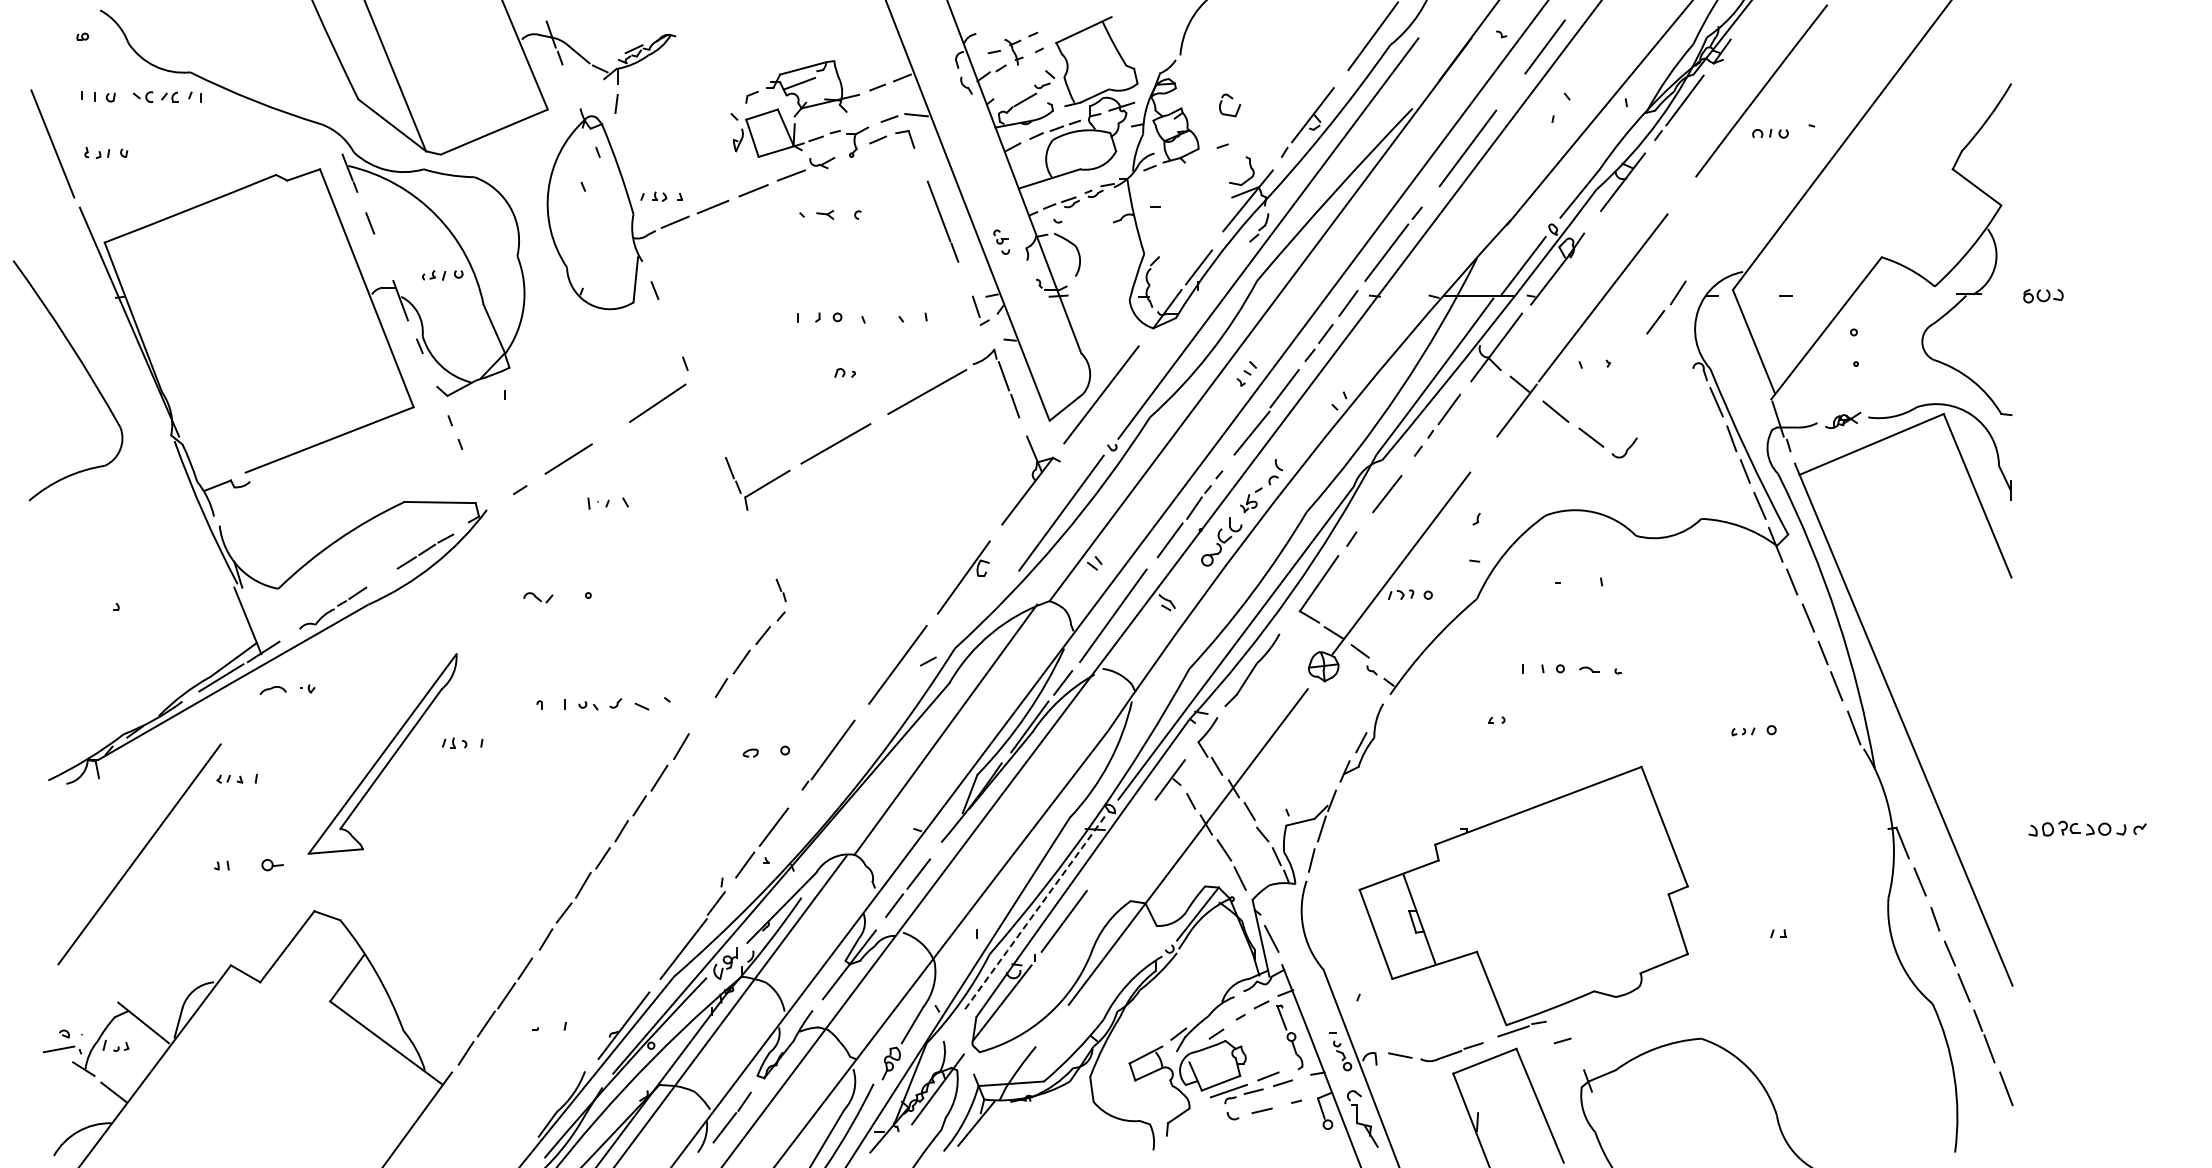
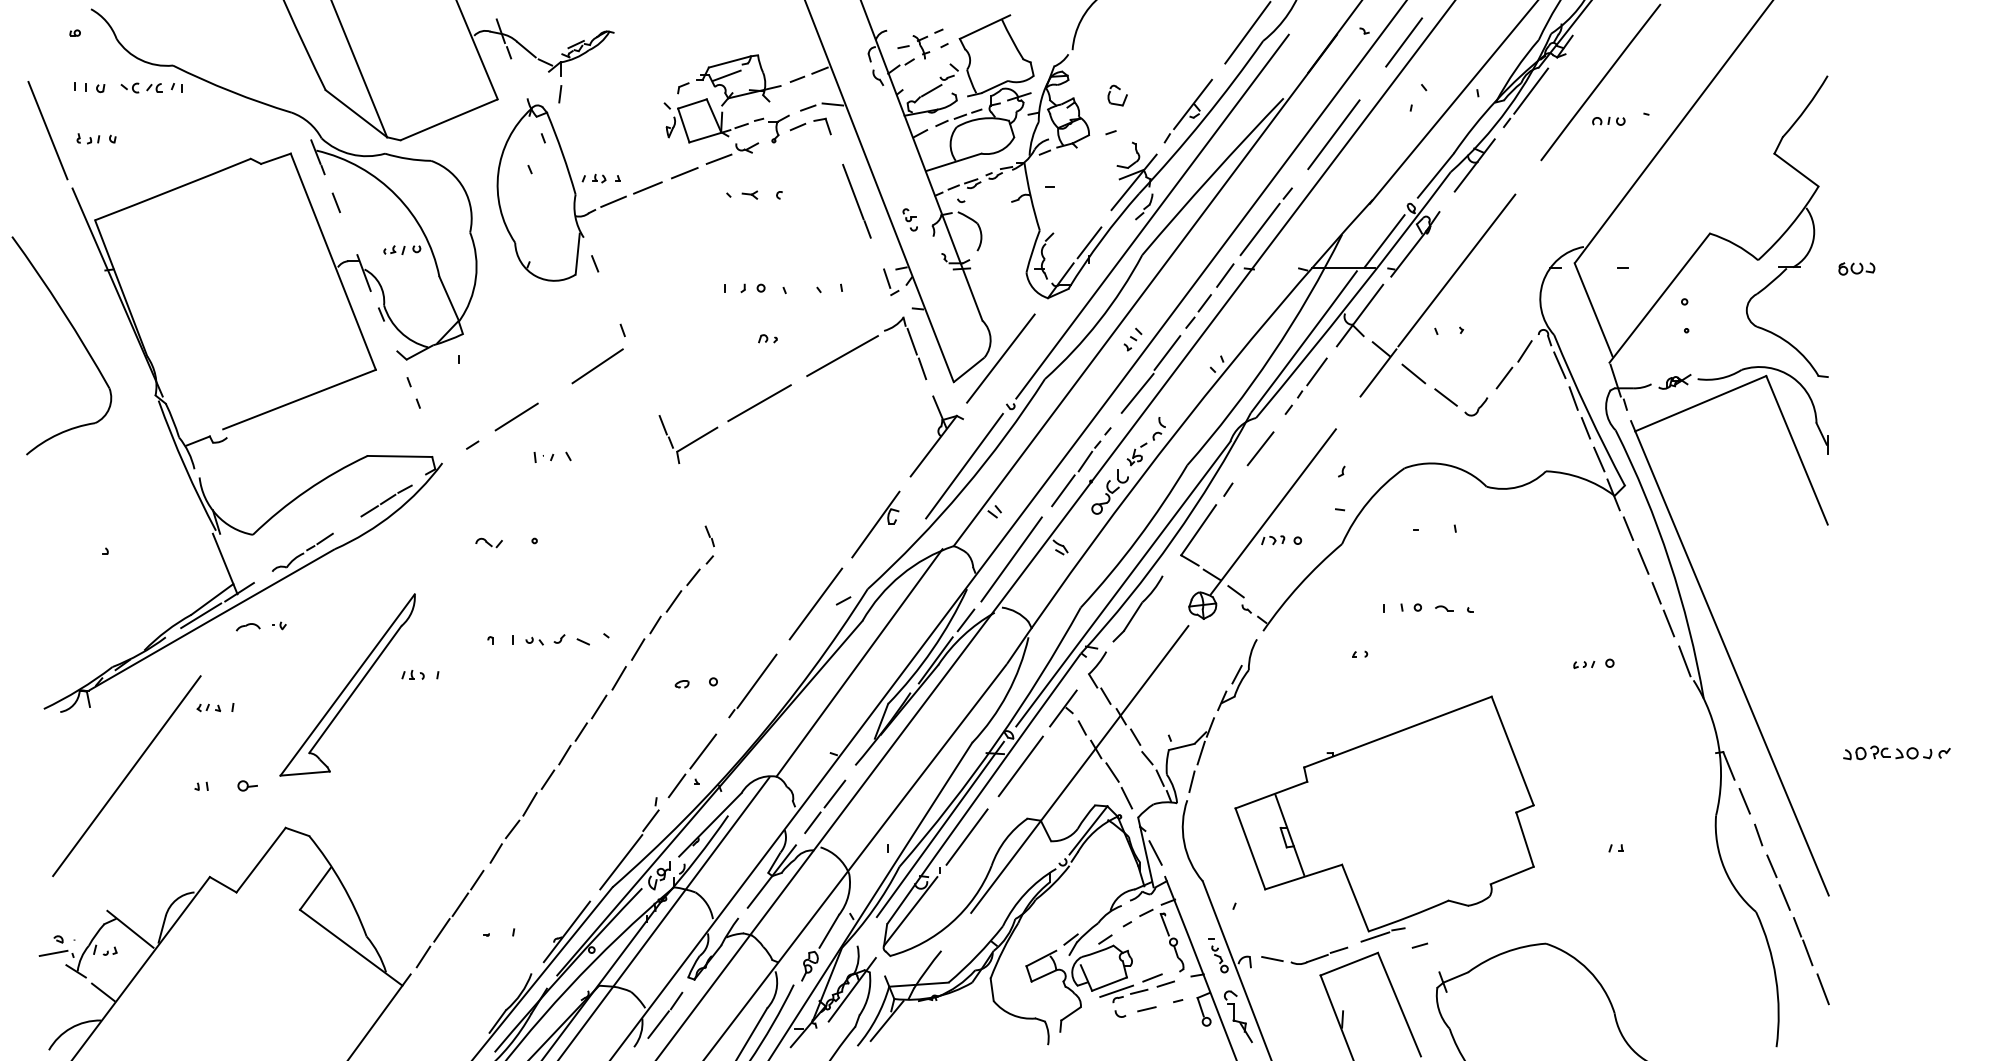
part: (1666, 307) -> (1514, 364), moved
line: (702, 714) -> (638, 649), added
line: (1123, 843) -> (1020, 766), added
line: (1034, 913) -> (940, 829), dashed -> solid

